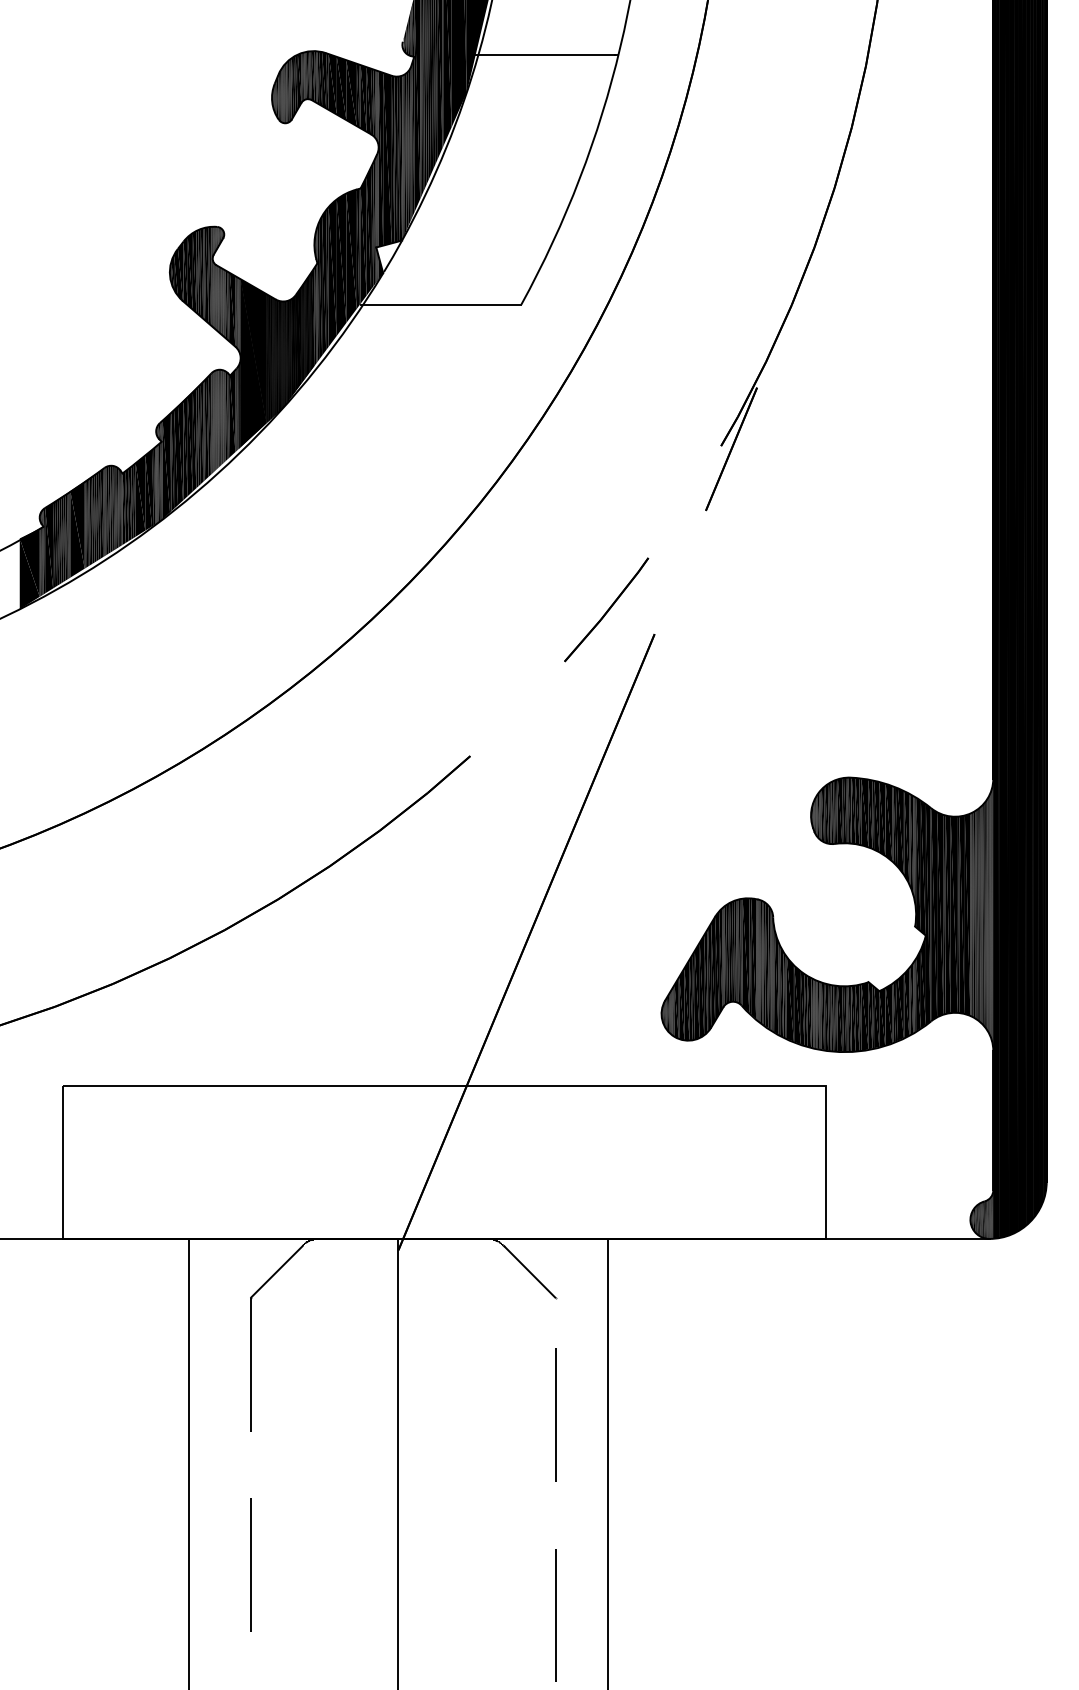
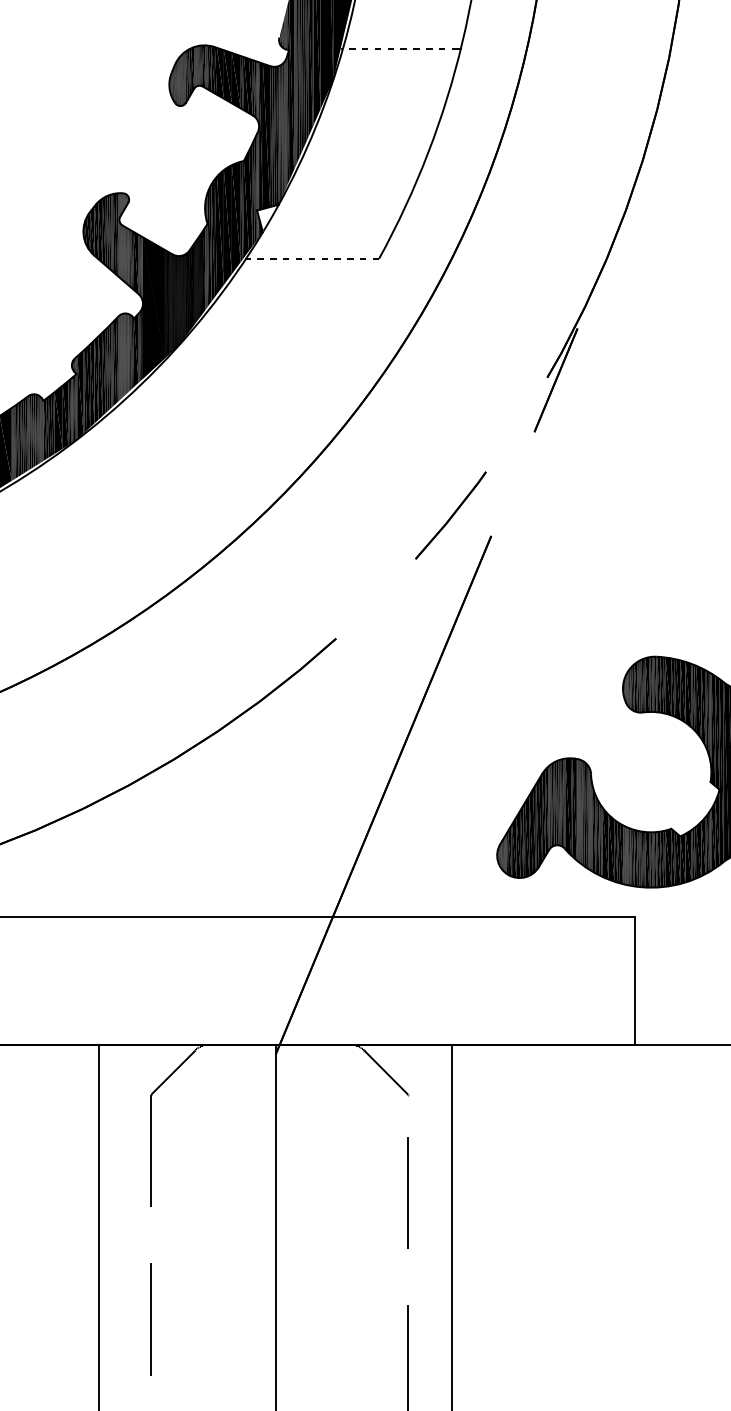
line: (545, 55) -> (399, 49), solid -> dashed
line: (441, 304) -> (311, 258), solid -> dashed

